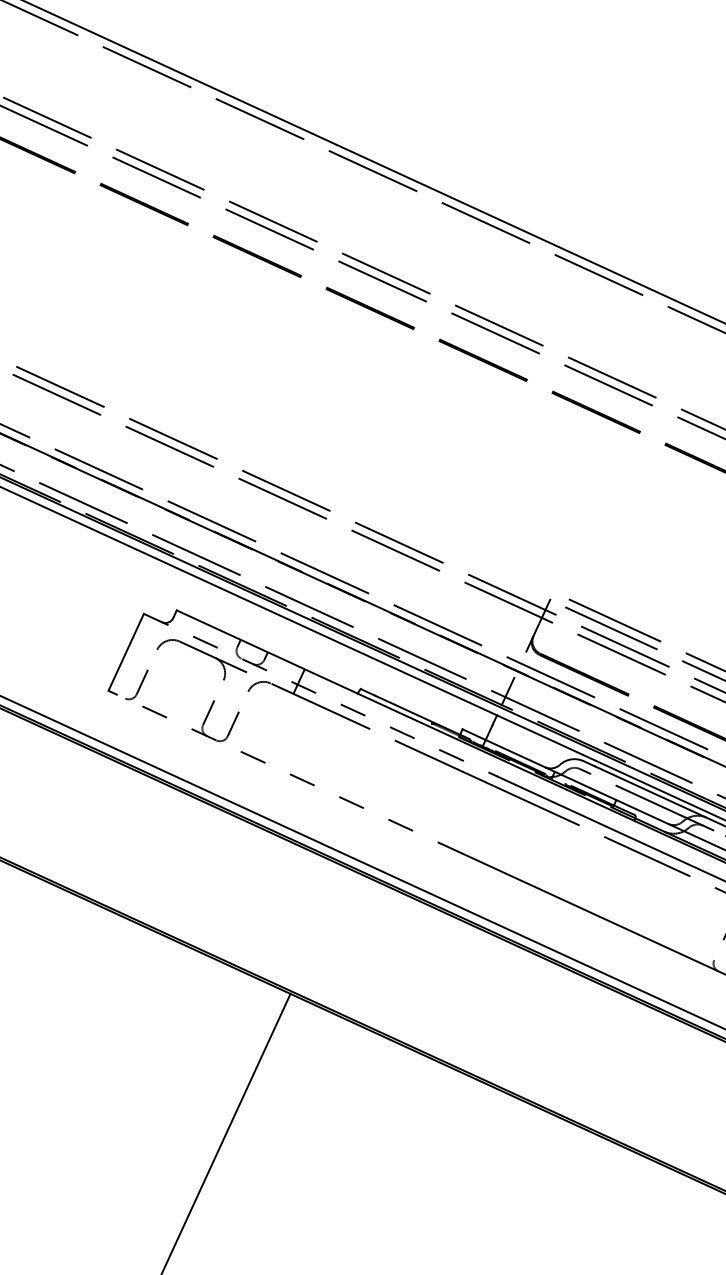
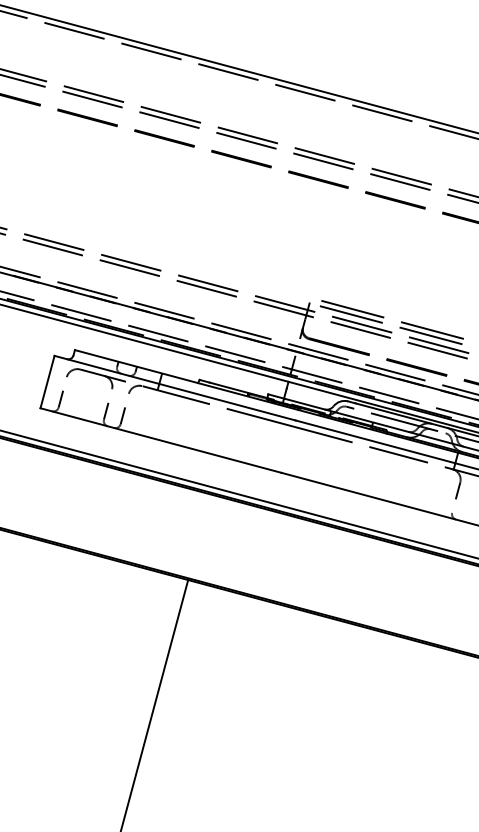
line: (321, 695) -> (175, 388), dashed -> solid
line: (286, 772) -> (161, 440), dashed -> solid

